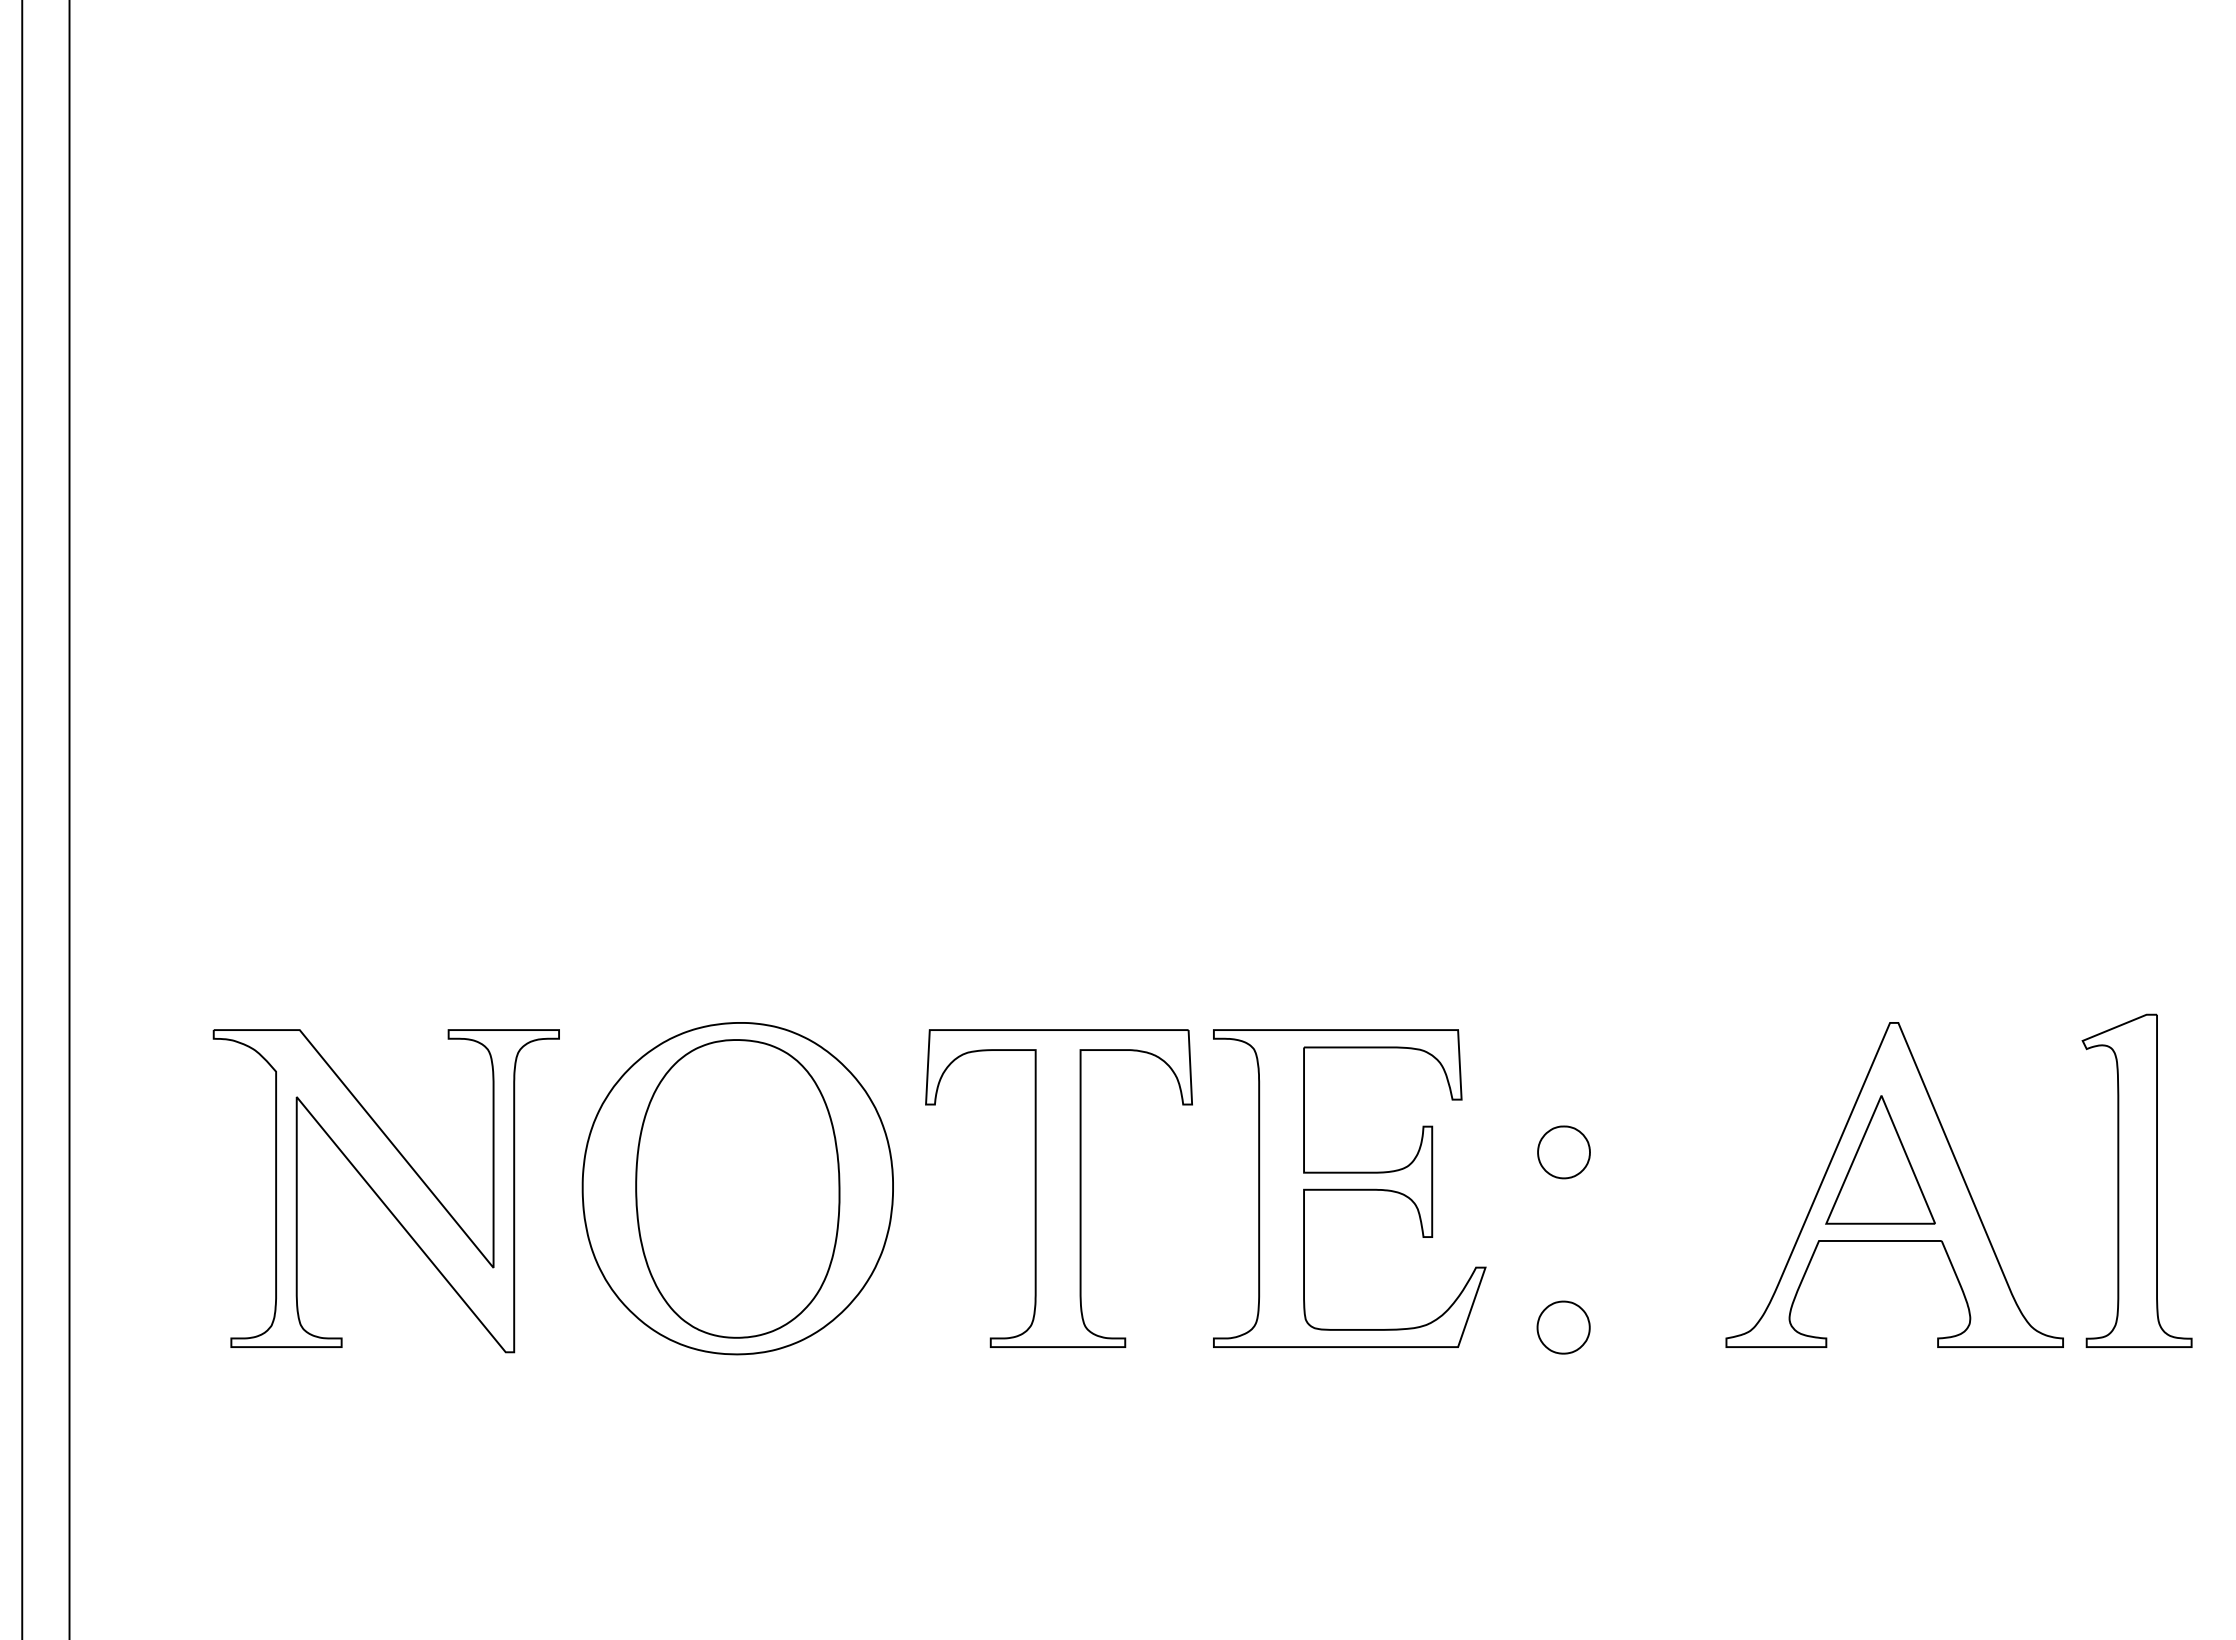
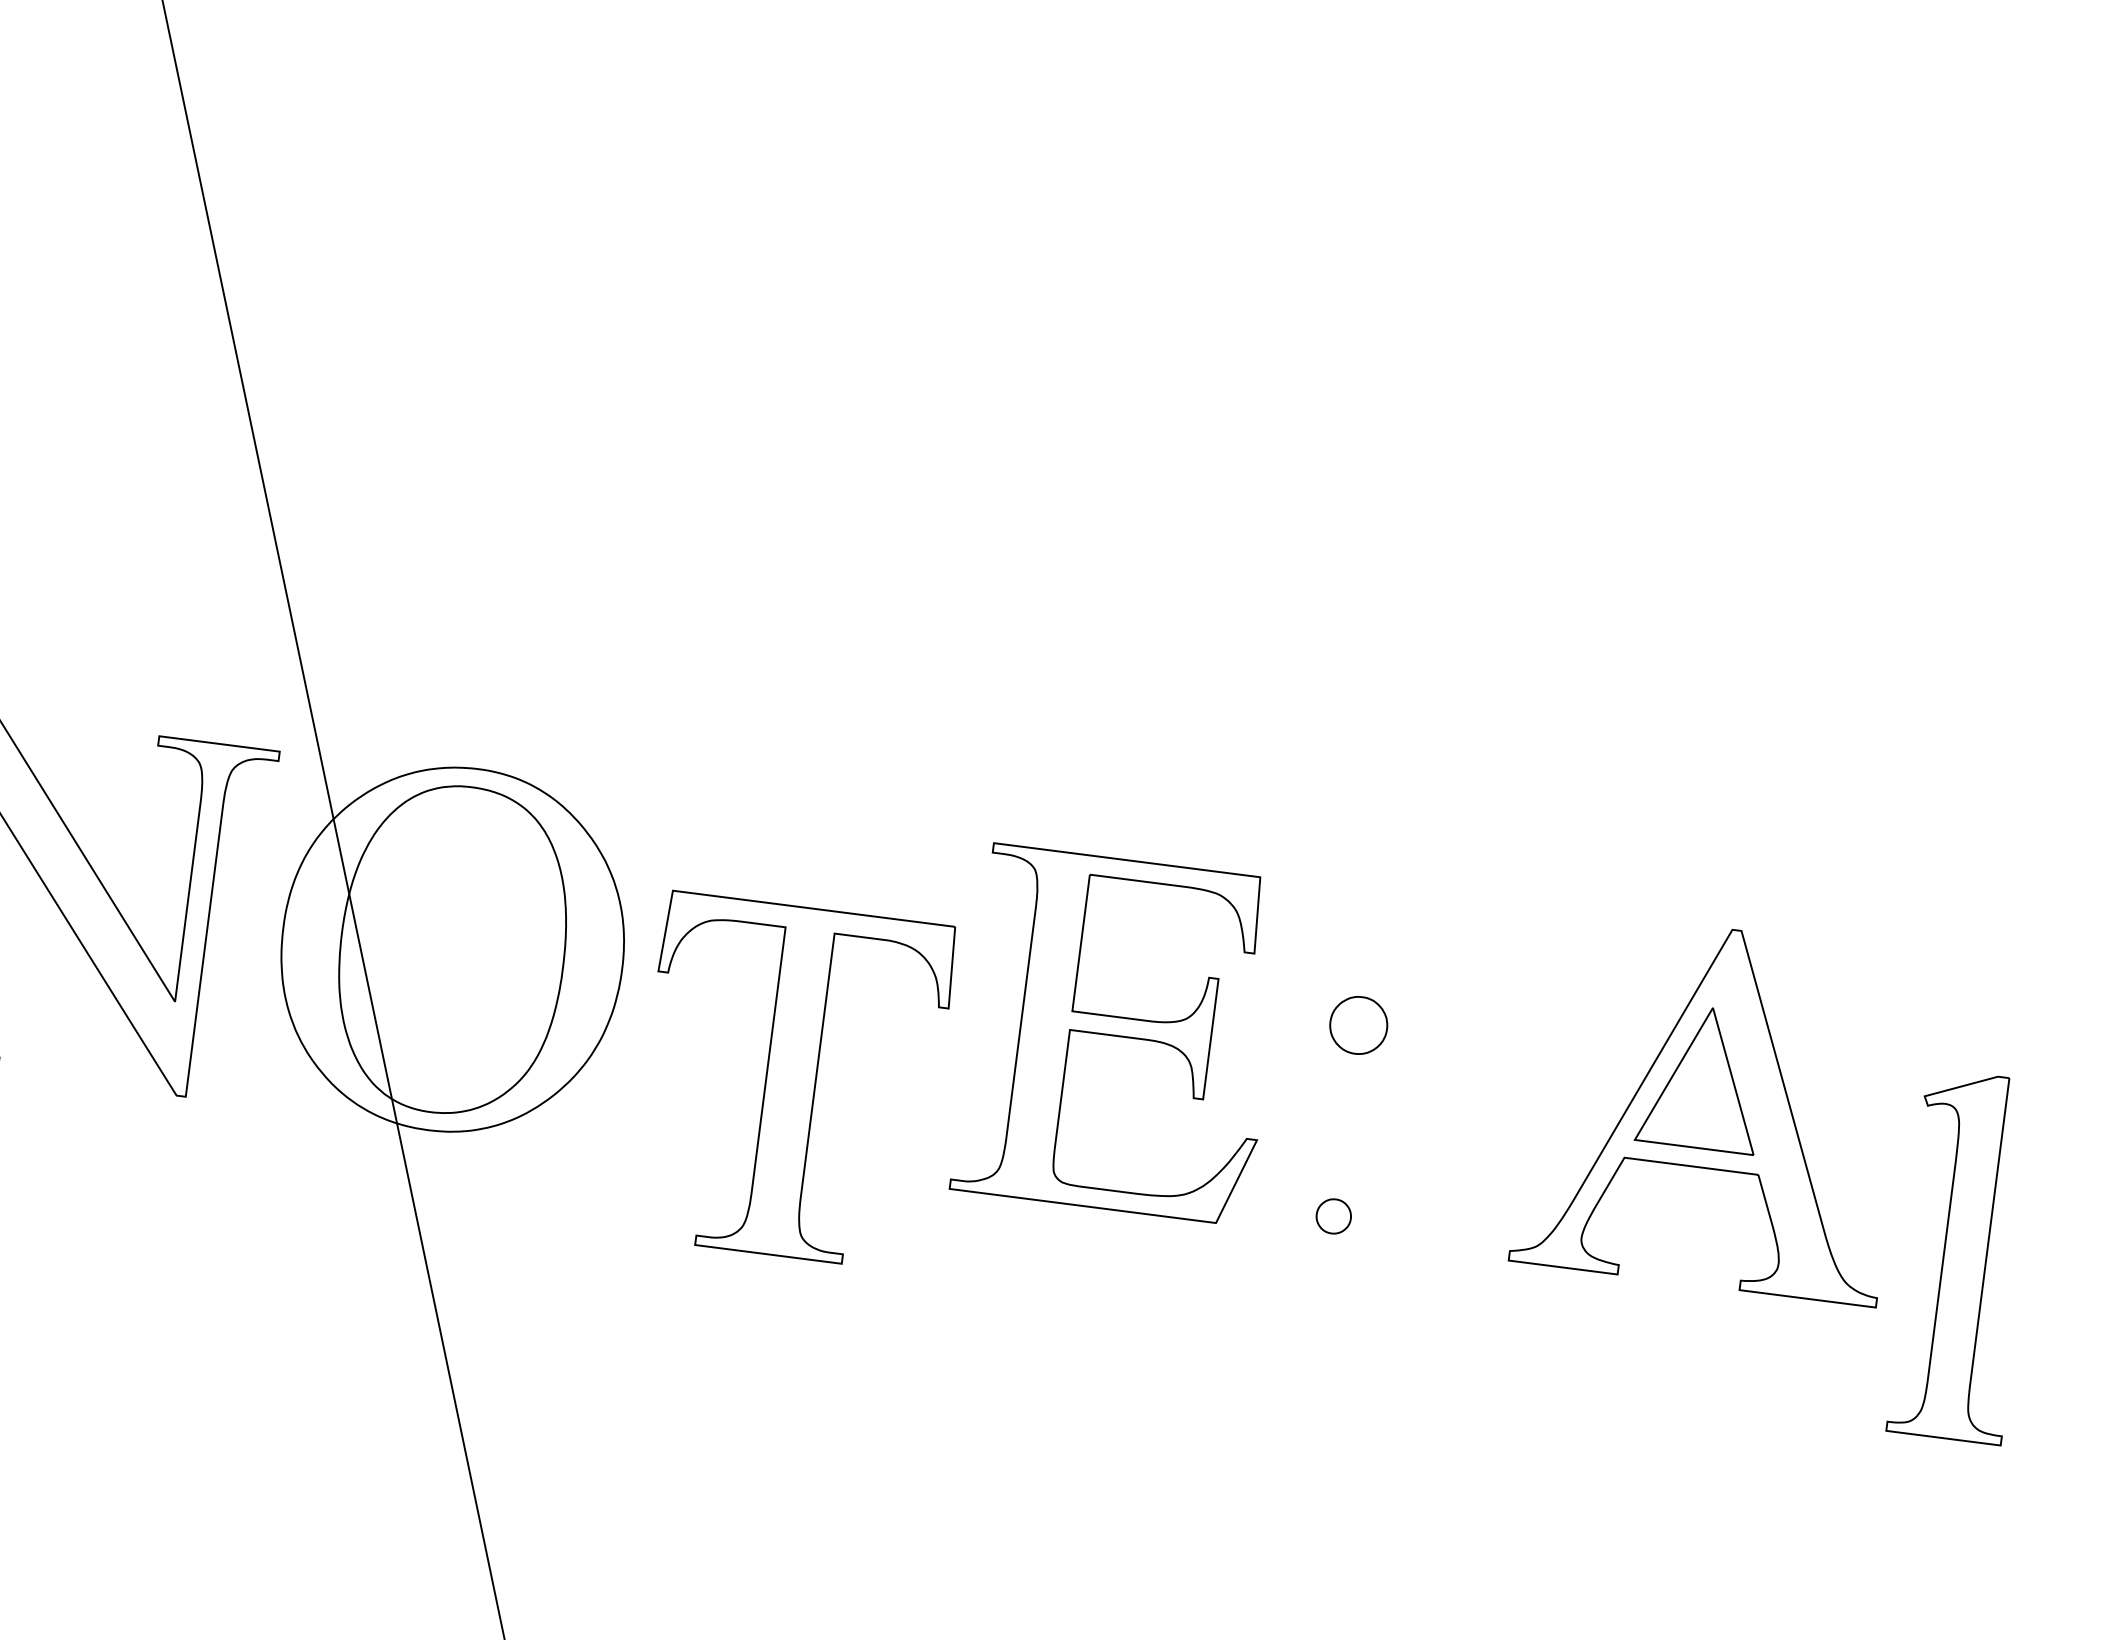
part: (2136, 1180) -> (1963, 1256), moved
part: (1058, 1188) -> (791, 1081), moved
part: (1563, 1327) -> (1333, 1216), size x0.6

